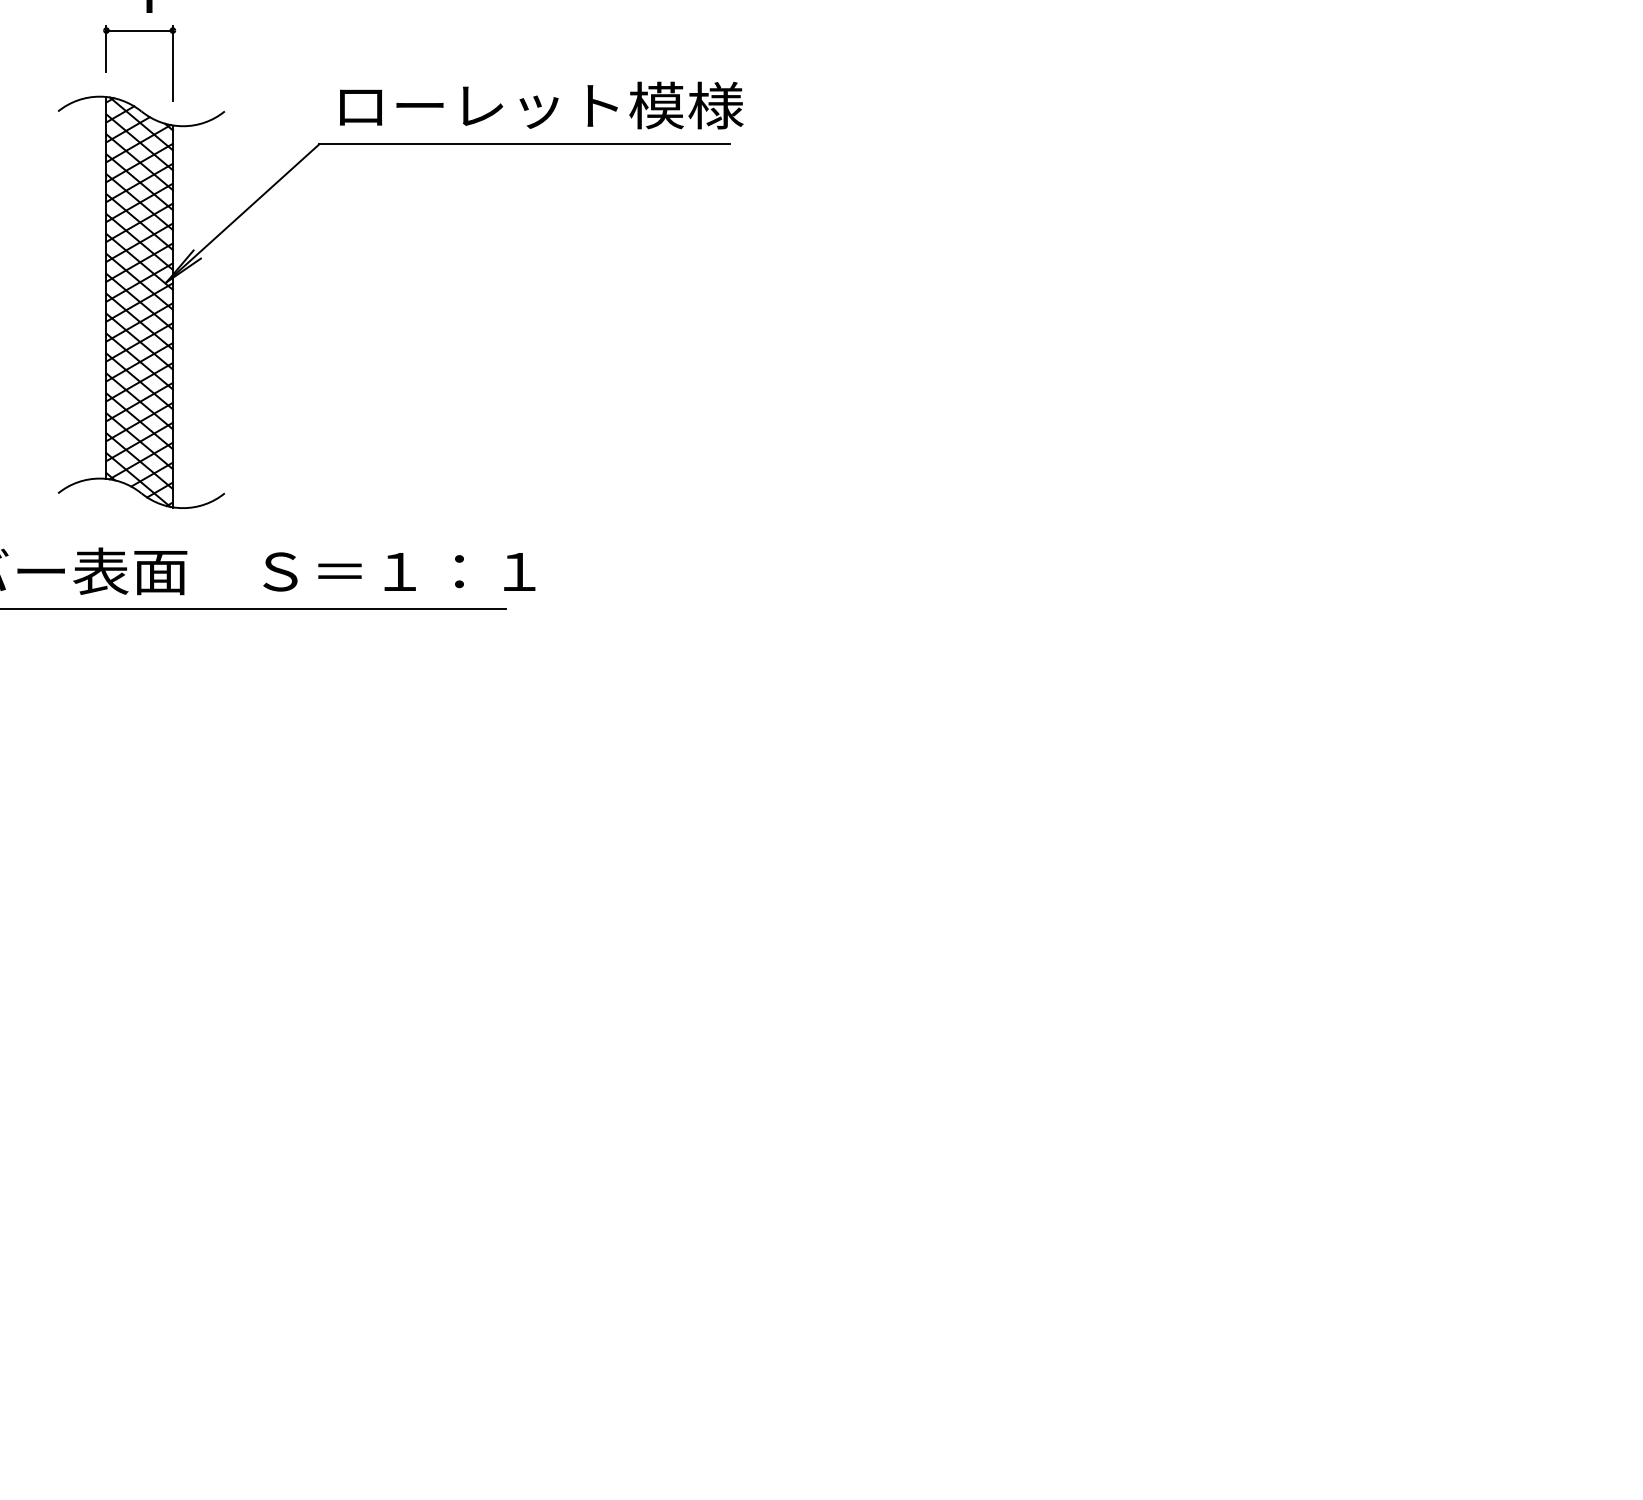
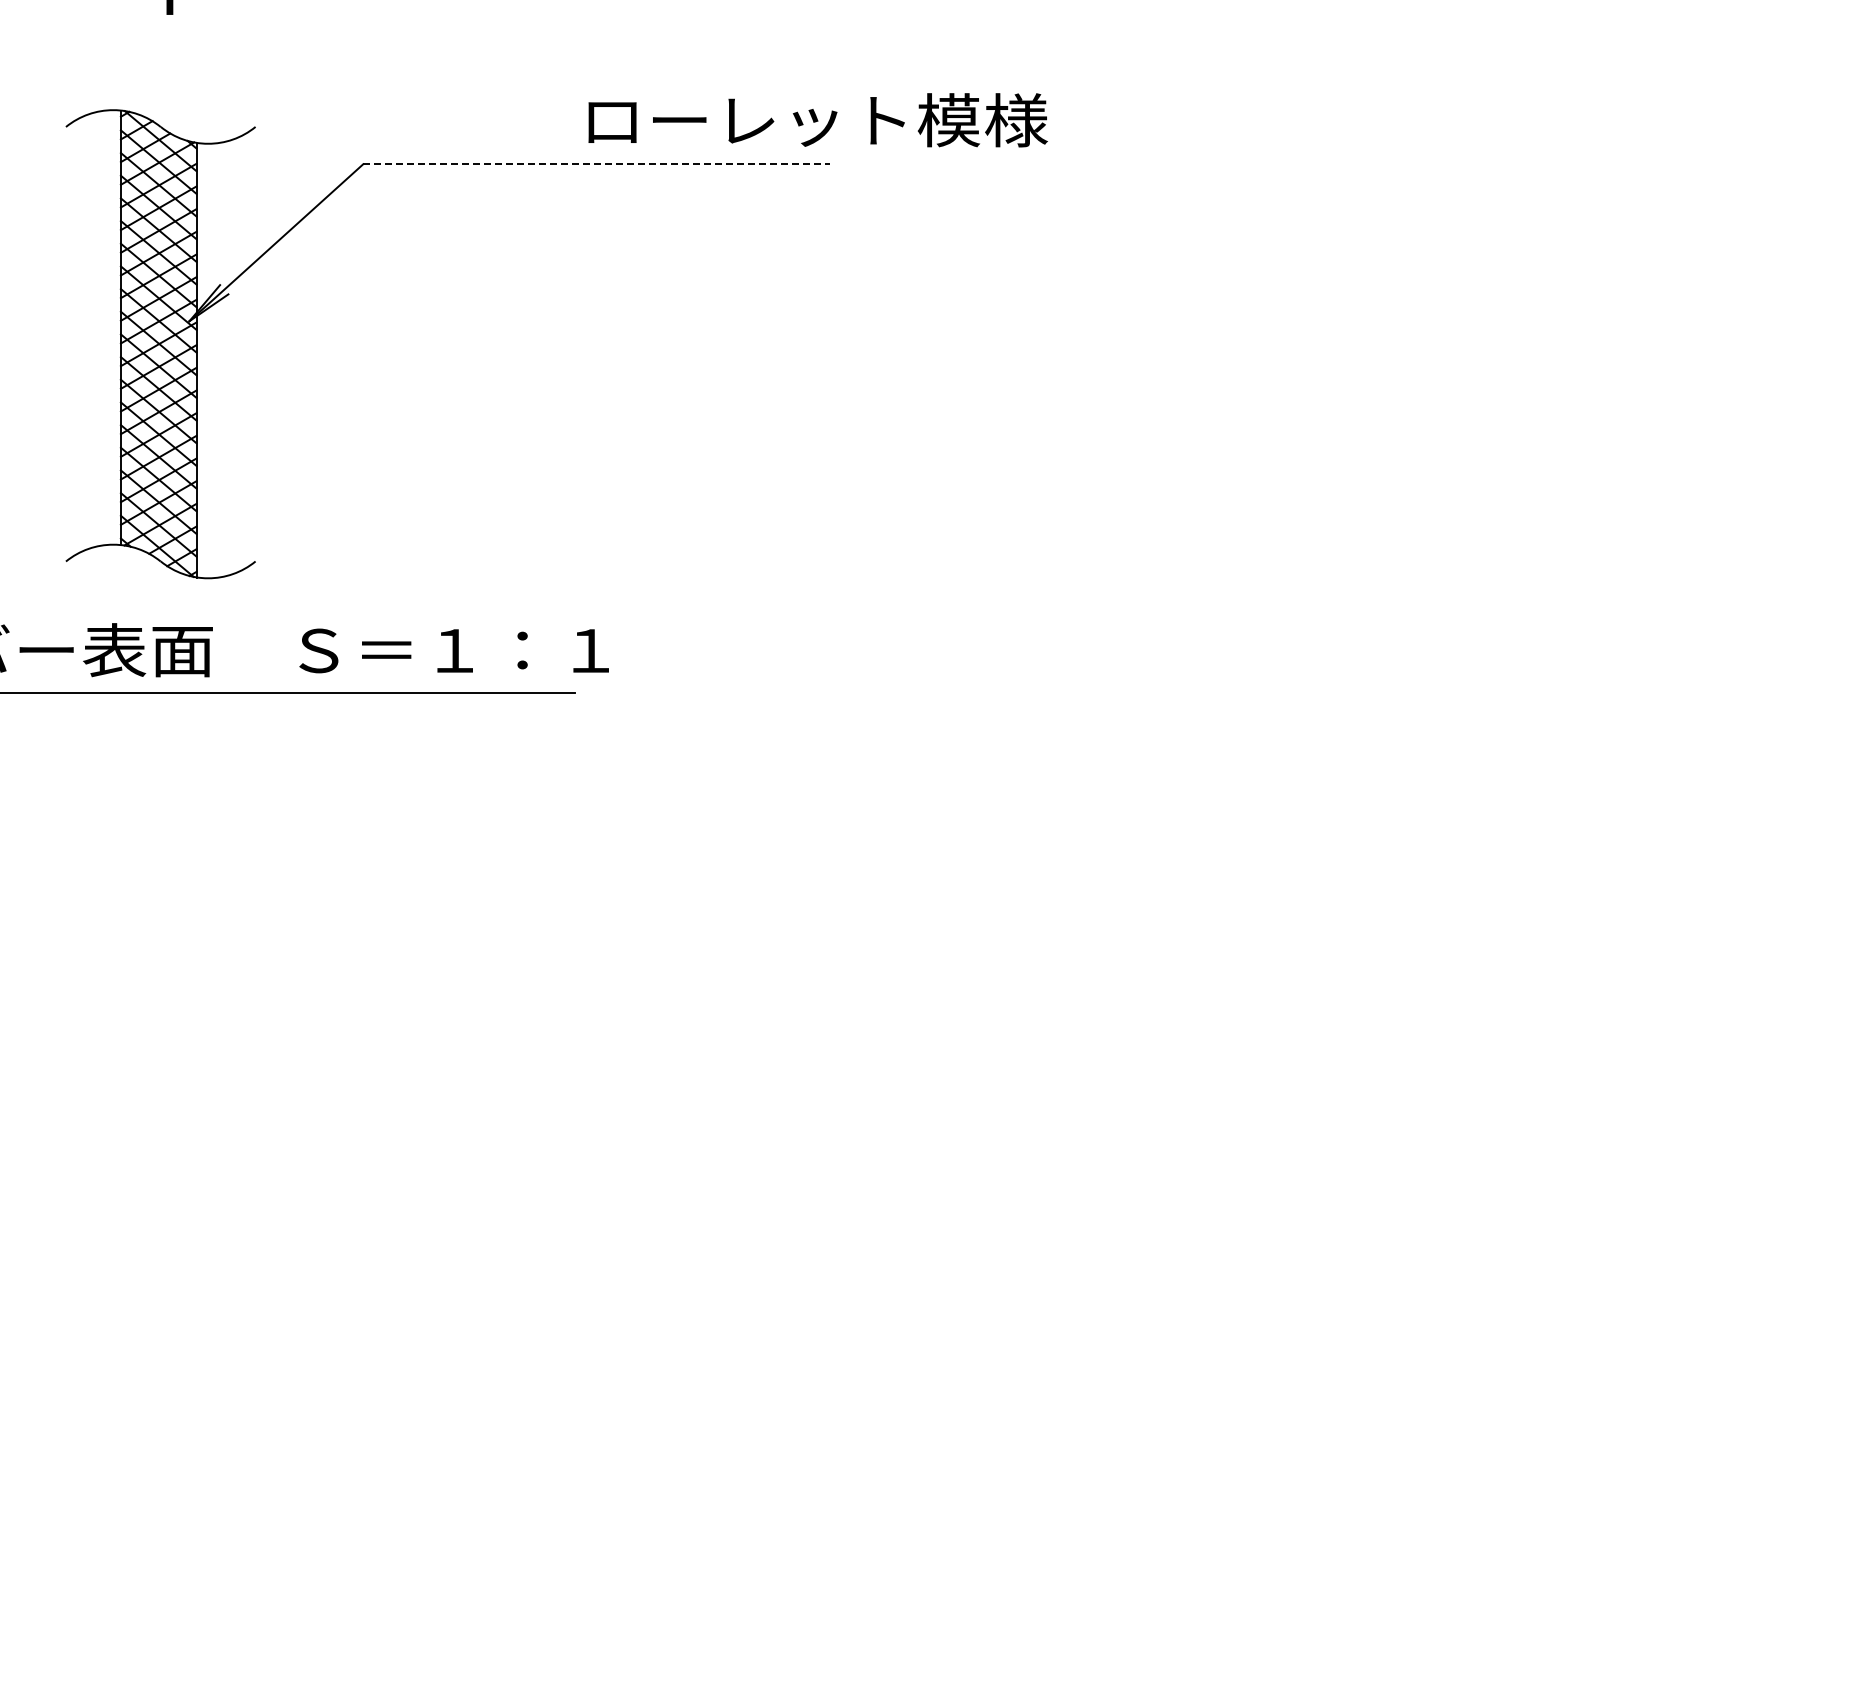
part: (139, 31) -> (158, 35), removed
text: (541, 105) -> (817, 120), moved
line: (525, 144) -> (597, 164), solid -> dashed

